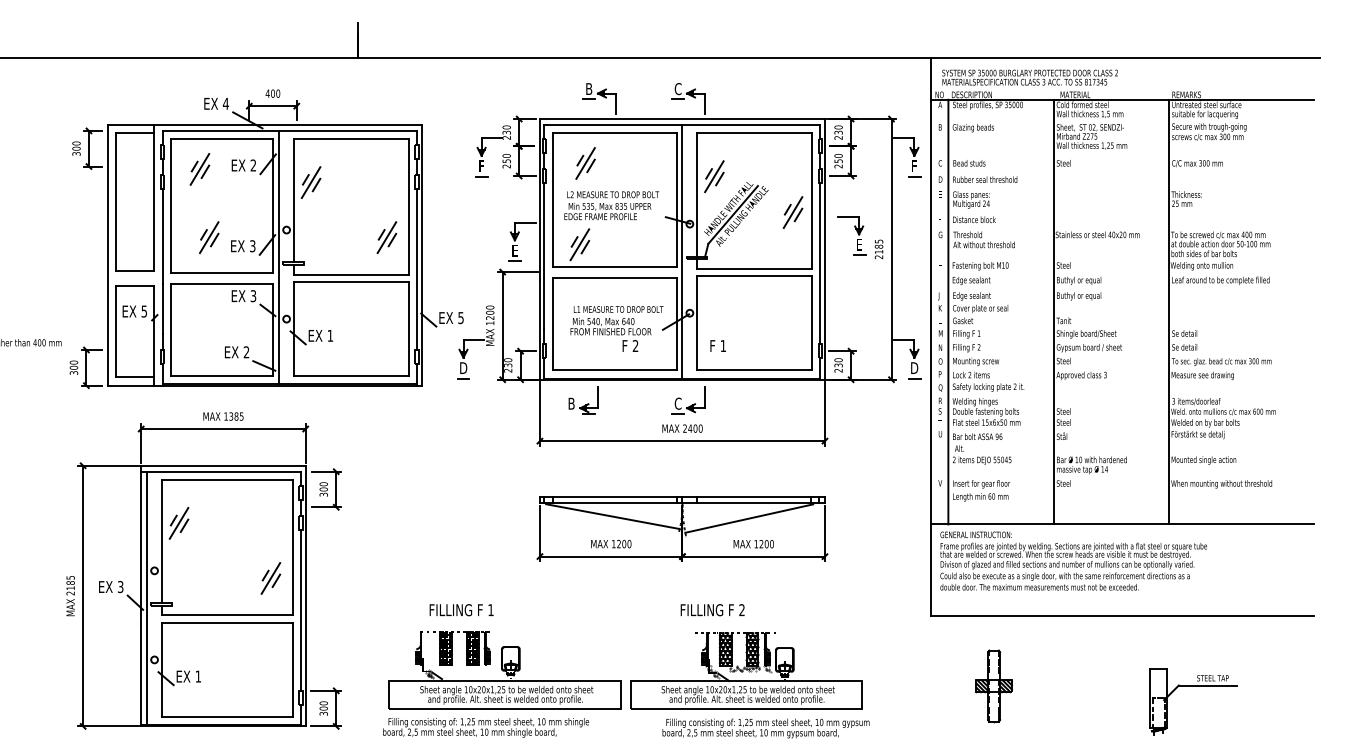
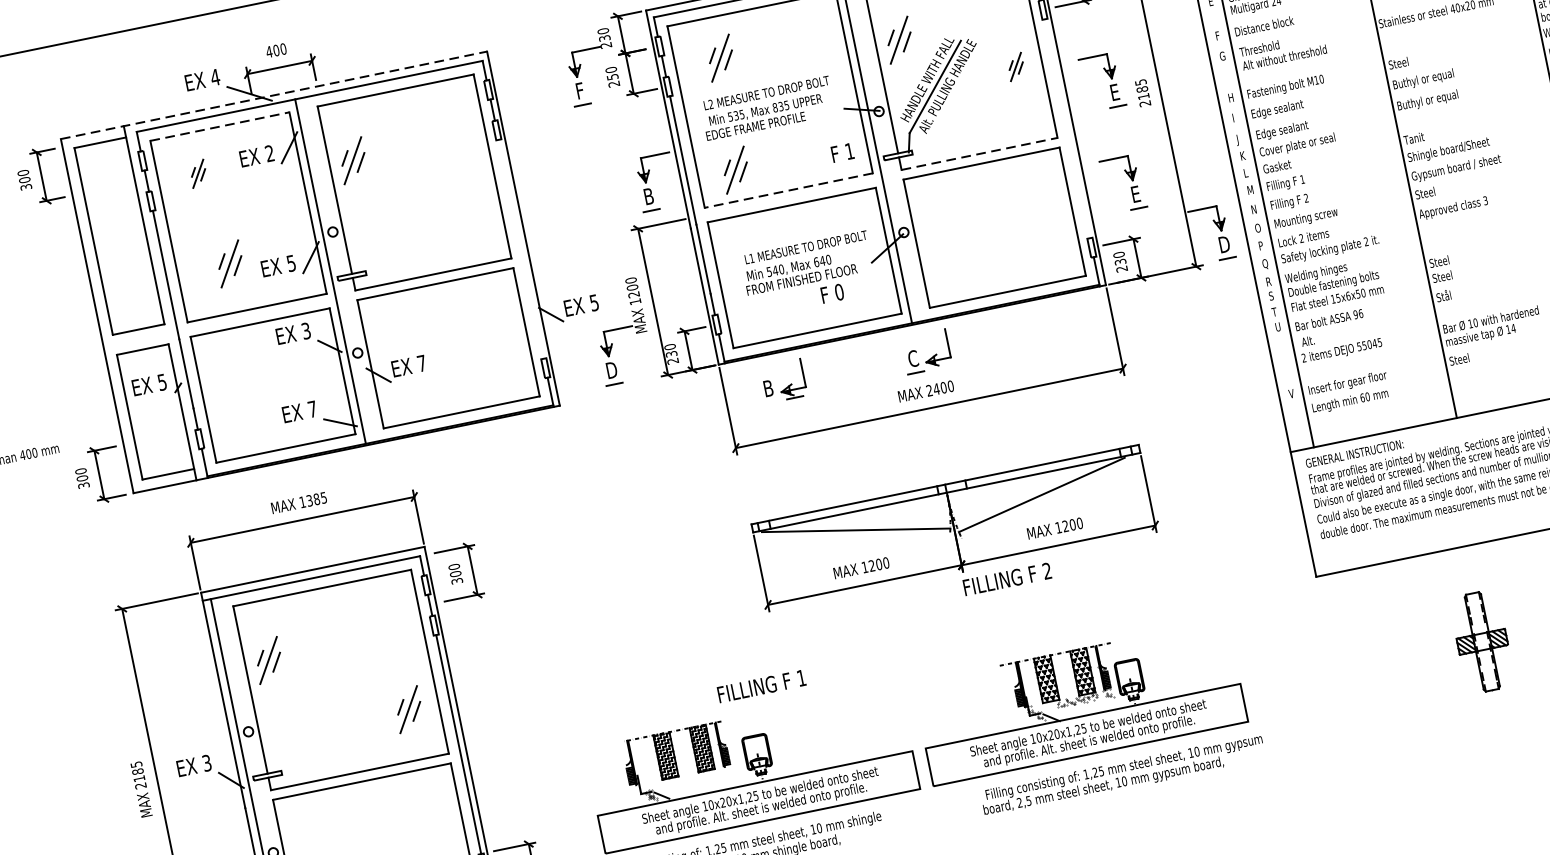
line: (264, 124) -> (273, 94), solid -> dashed
line: (222, 139) -> (220, 126), solid -> dashed
part: (199, 169) -> (197, 174), size x0.6
part: (792, 212) -> (1015, 67), size x0.6
part: (386, 237) -> (470, 214), removed
text: (252, 245) -> (290, 262), 3 -> 5
text: (514, 250) -> (648, 196), E -> B
line: (820, 263) -> (1067, 128), removed
line: (614, 266) -> (788, 190), solid -> dashed
line: (755, 268) -> (980, 153), solid -> dashed
line: (417, 269) -> (521, 249), removed
part: (857, 308) -> (1130, 179), added
text: (330, 335) -> (421, 363), 1 -> 7
text: (717, 345) -> (841, 152), moved
text: (635, 346) -> (839, 292), 2 -> 0
text: (246, 352) -> (312, 409), 2 -> 7
text: (461, 610) -> (761, 686), moved
text: (712, 610) -> (1007, 579), moved
part: (993, 686) -> (1481, 642), moved

